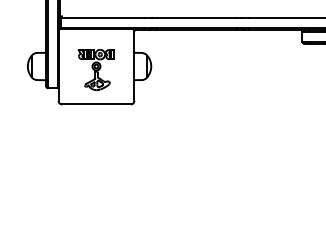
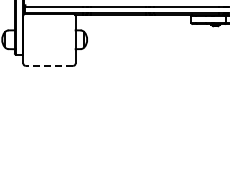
part: (96, 69) -> (49, 41), removed
line: (96, 103) -> (49, 65), solid -> dashed

